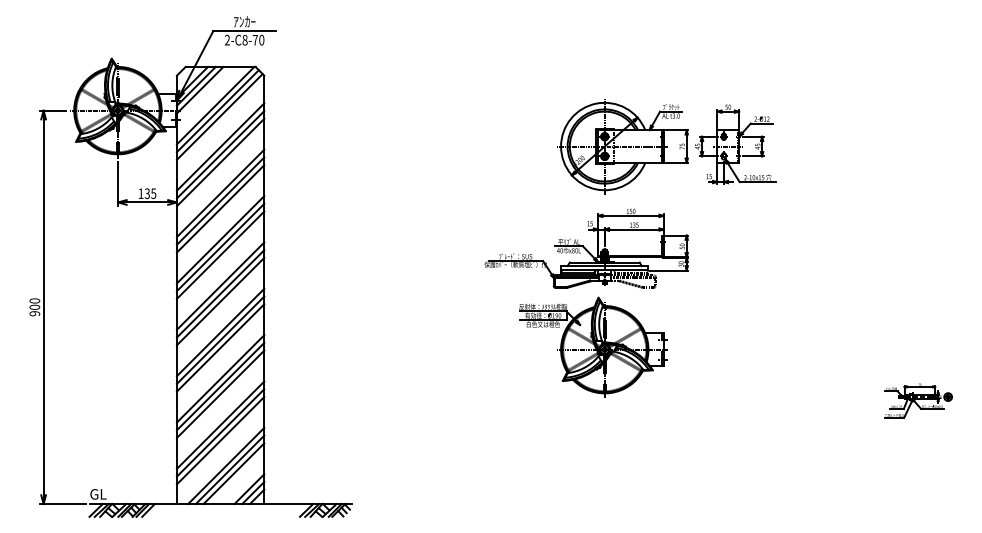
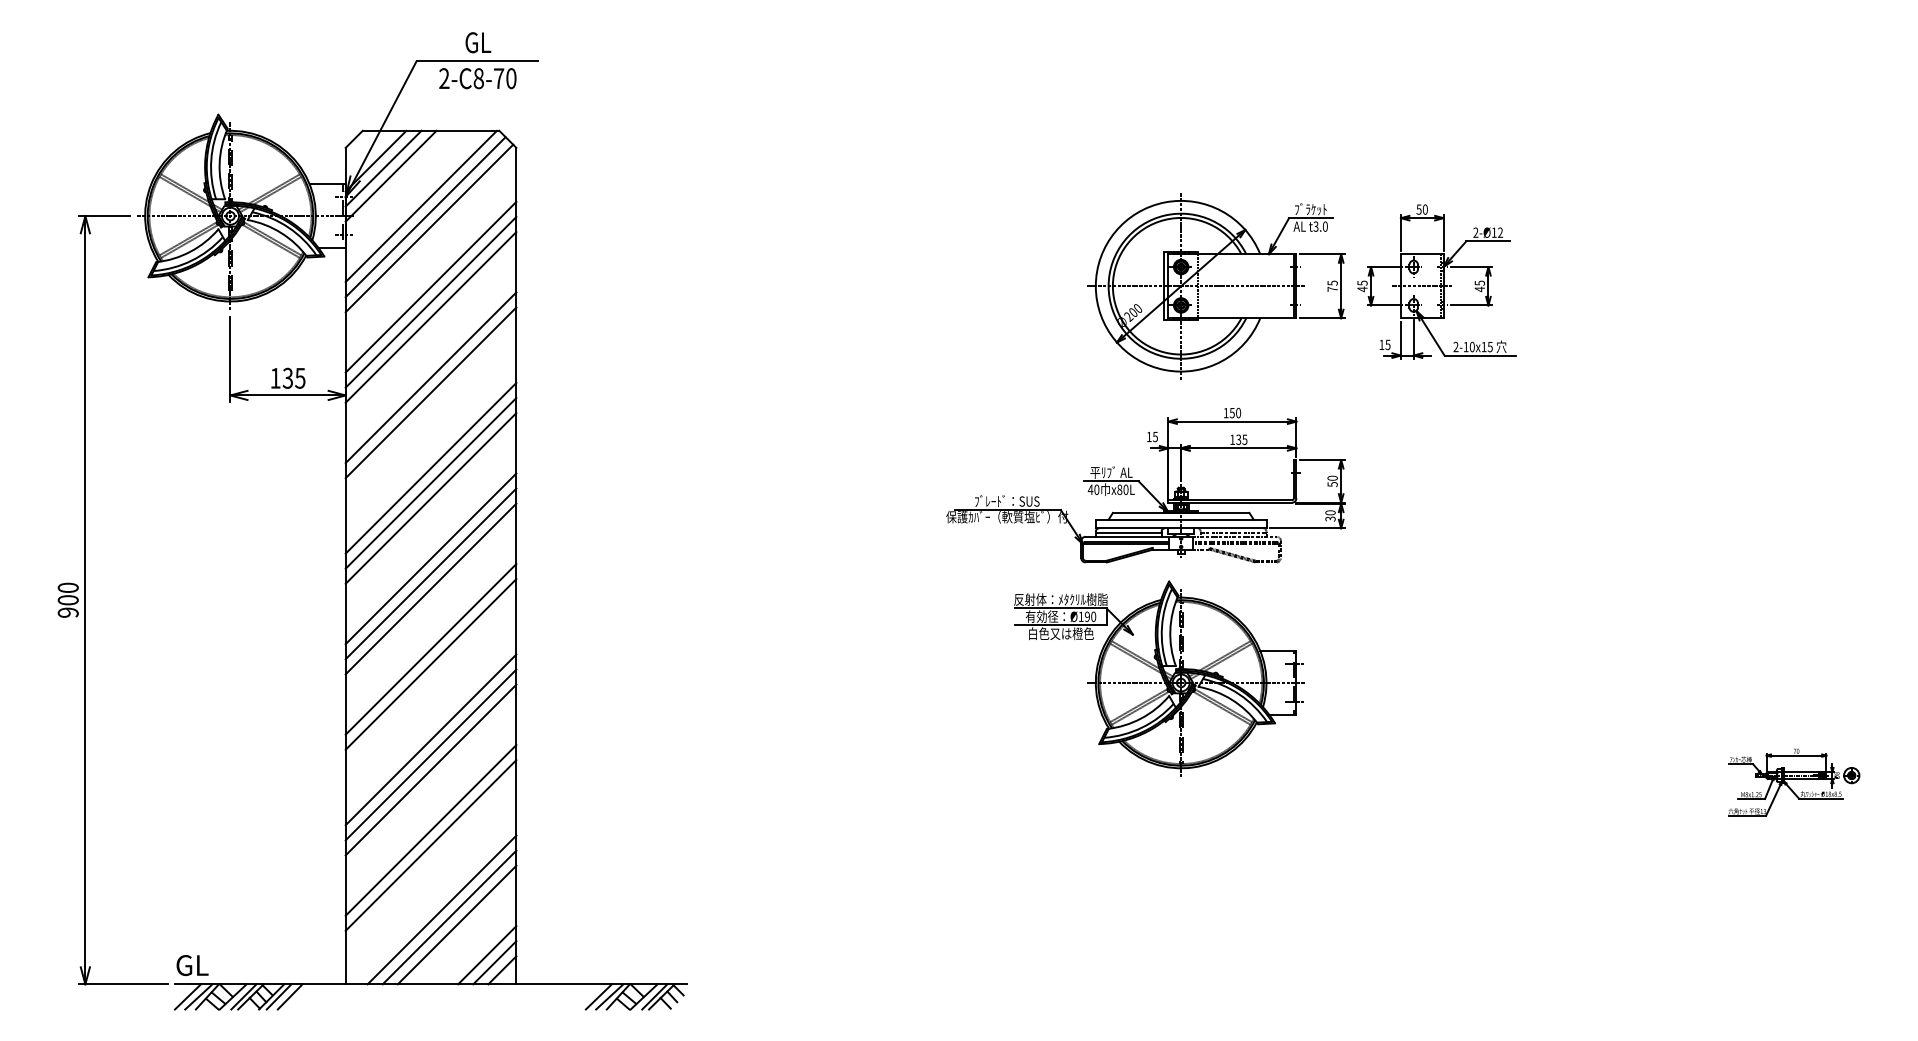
text: (244, 21) -> (477, 42), ｱﾝｶｰ -> GL
line: (220, 208) -> (430, 407), removed
line: (220, 347) -> (430, 678), removed
line: (220, 440) -> (430, 860), removed

